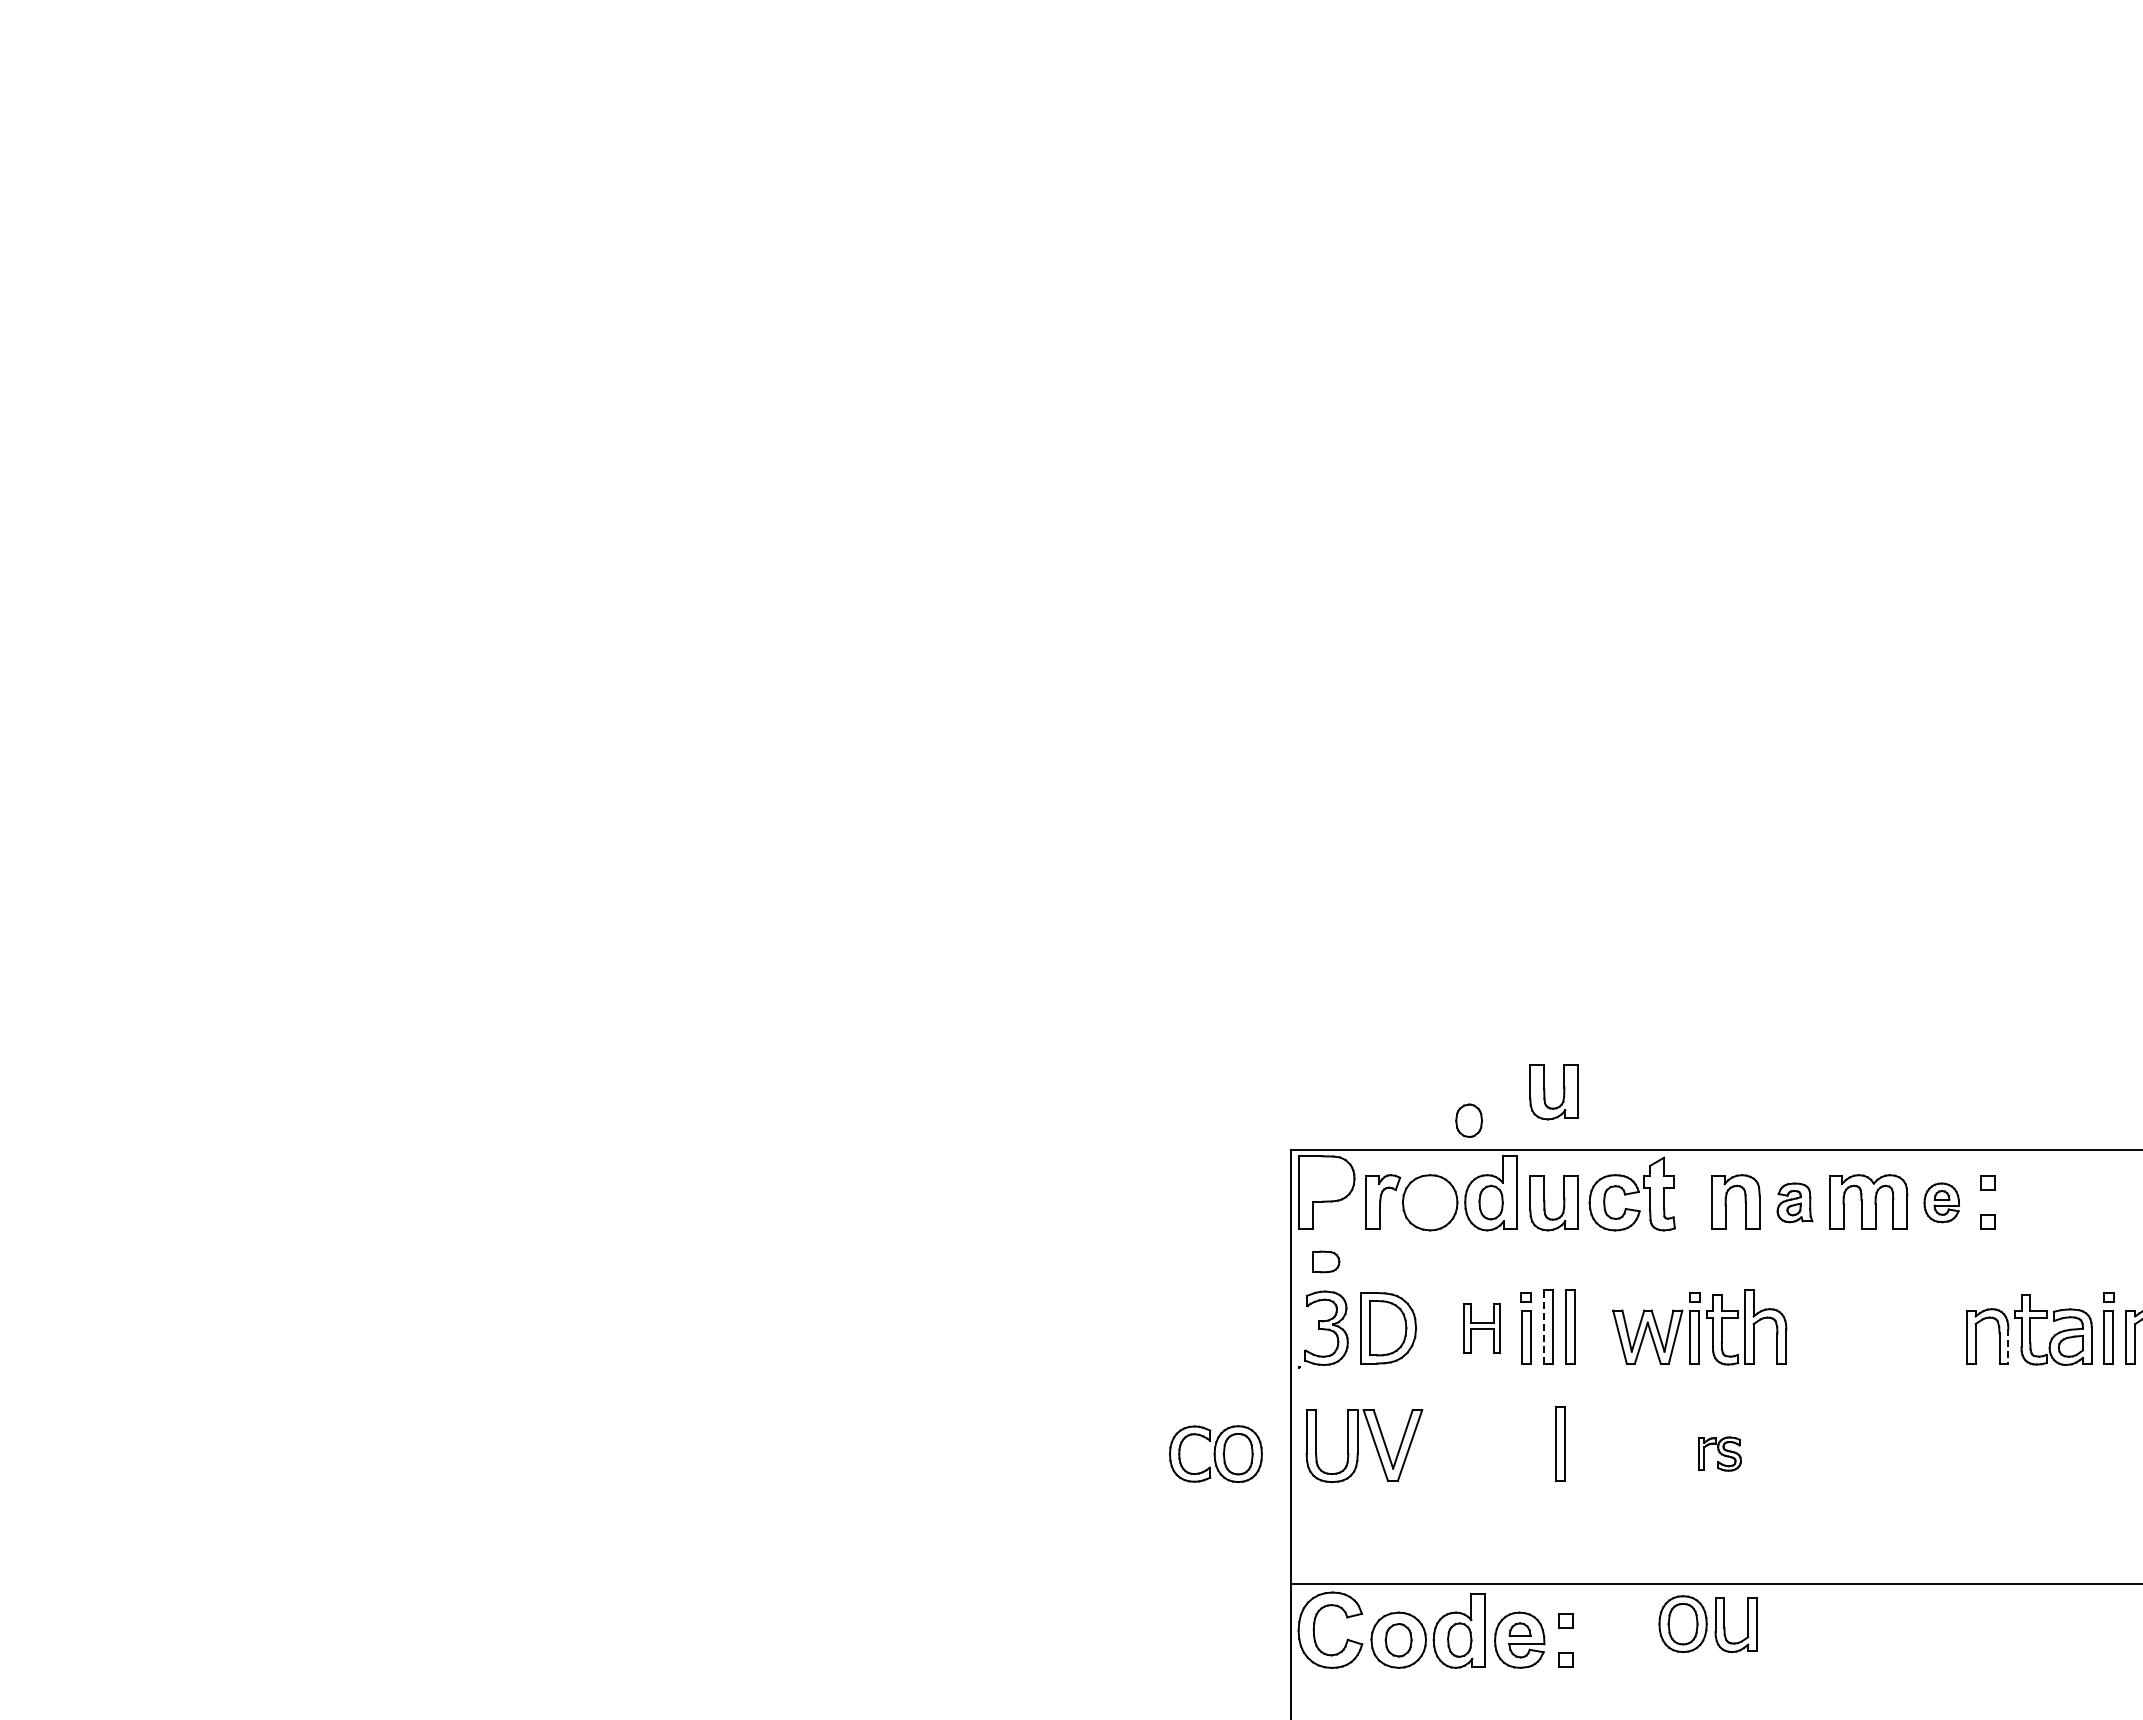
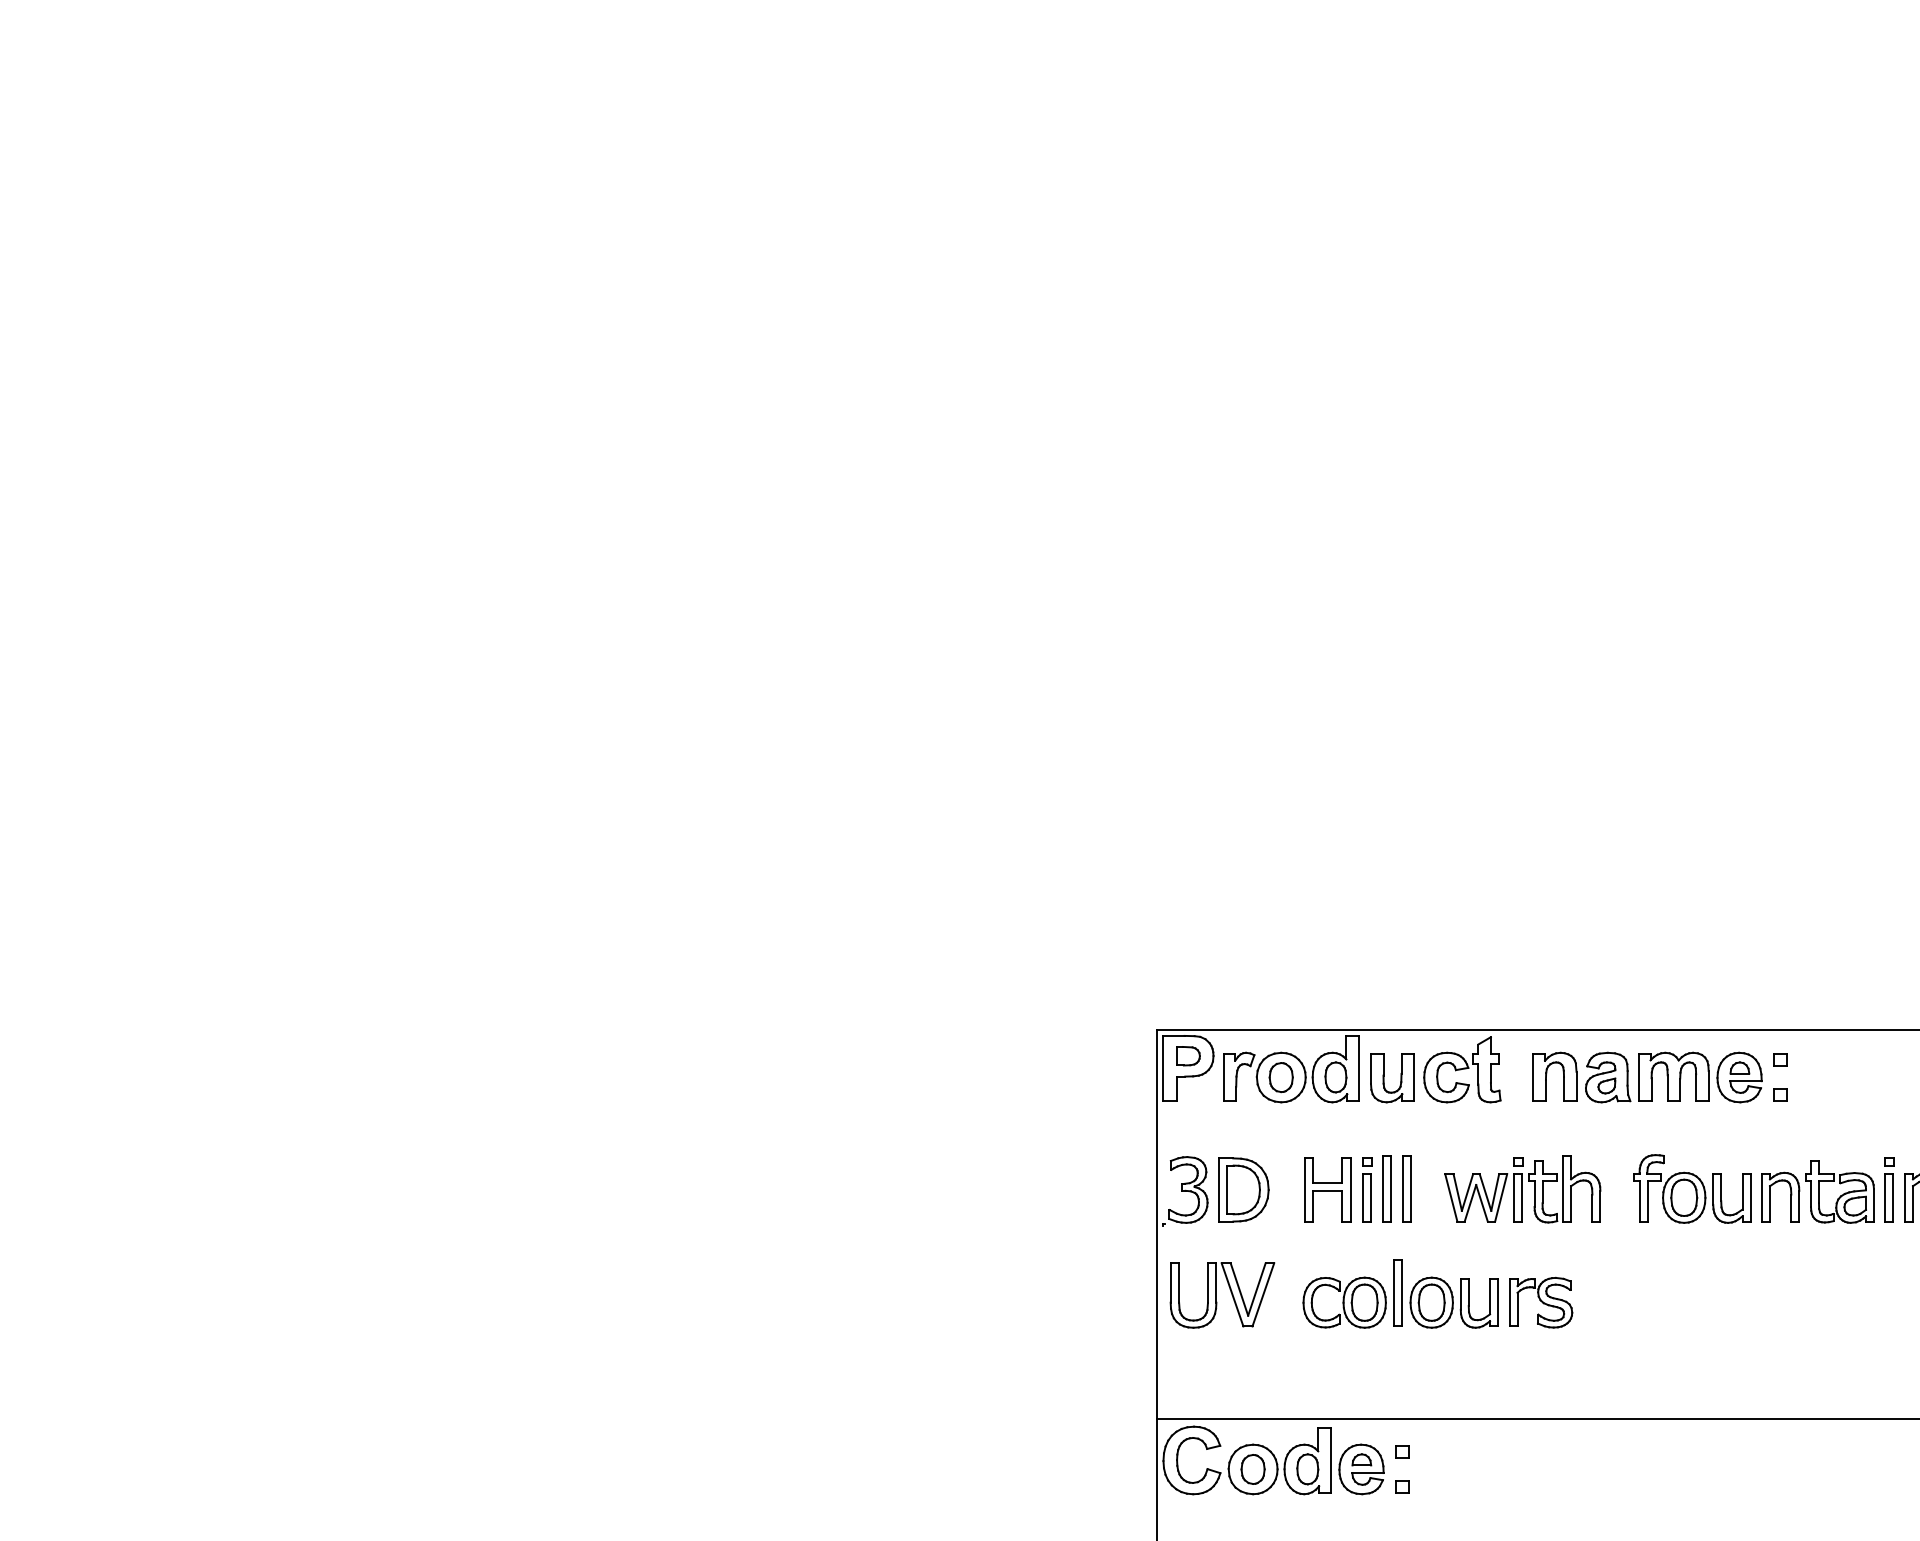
part: (1545, 1092) -> (1384, 978), removed
part: (1468, 1120) -> (1280, 1077), moved
part: (1794, 1202) -> (1607, 1077), size x1.43
part: (1941, 1202) -> (1739, 1077), size x1.43
part: (1326, 1261) -> (1188, 1055), moved
line: (1543, 1326) -> (1382, 1188), dashed -> solid
part: (1888, 1326) -> (1691, 1188), added
part: (1482, 1328) -> (1328, 1190), size x1.43
line: (2008, 1346) -> (1799, 1206), dashed -> solid
part: (1215, 1453) -> (1344, 1302), moved
part: (1719, 1453) -> (1540, 1302), size x1.67
part: (1707, 1623) -> (1453, 1302), moved

